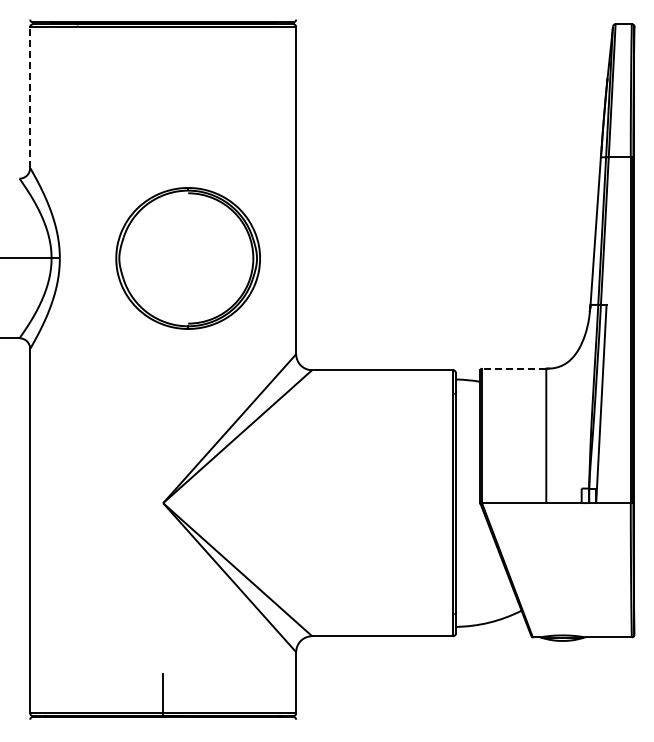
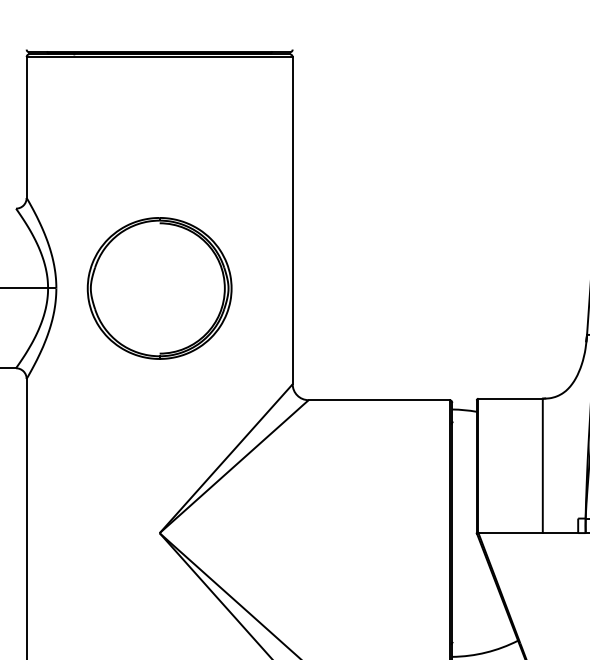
line: (30, 97) -> (27, 127), dashed -> solid
part: (187, 258) -> (159, 288), moved
line: (513, 368) -> (510, 398), dashed -> solid

